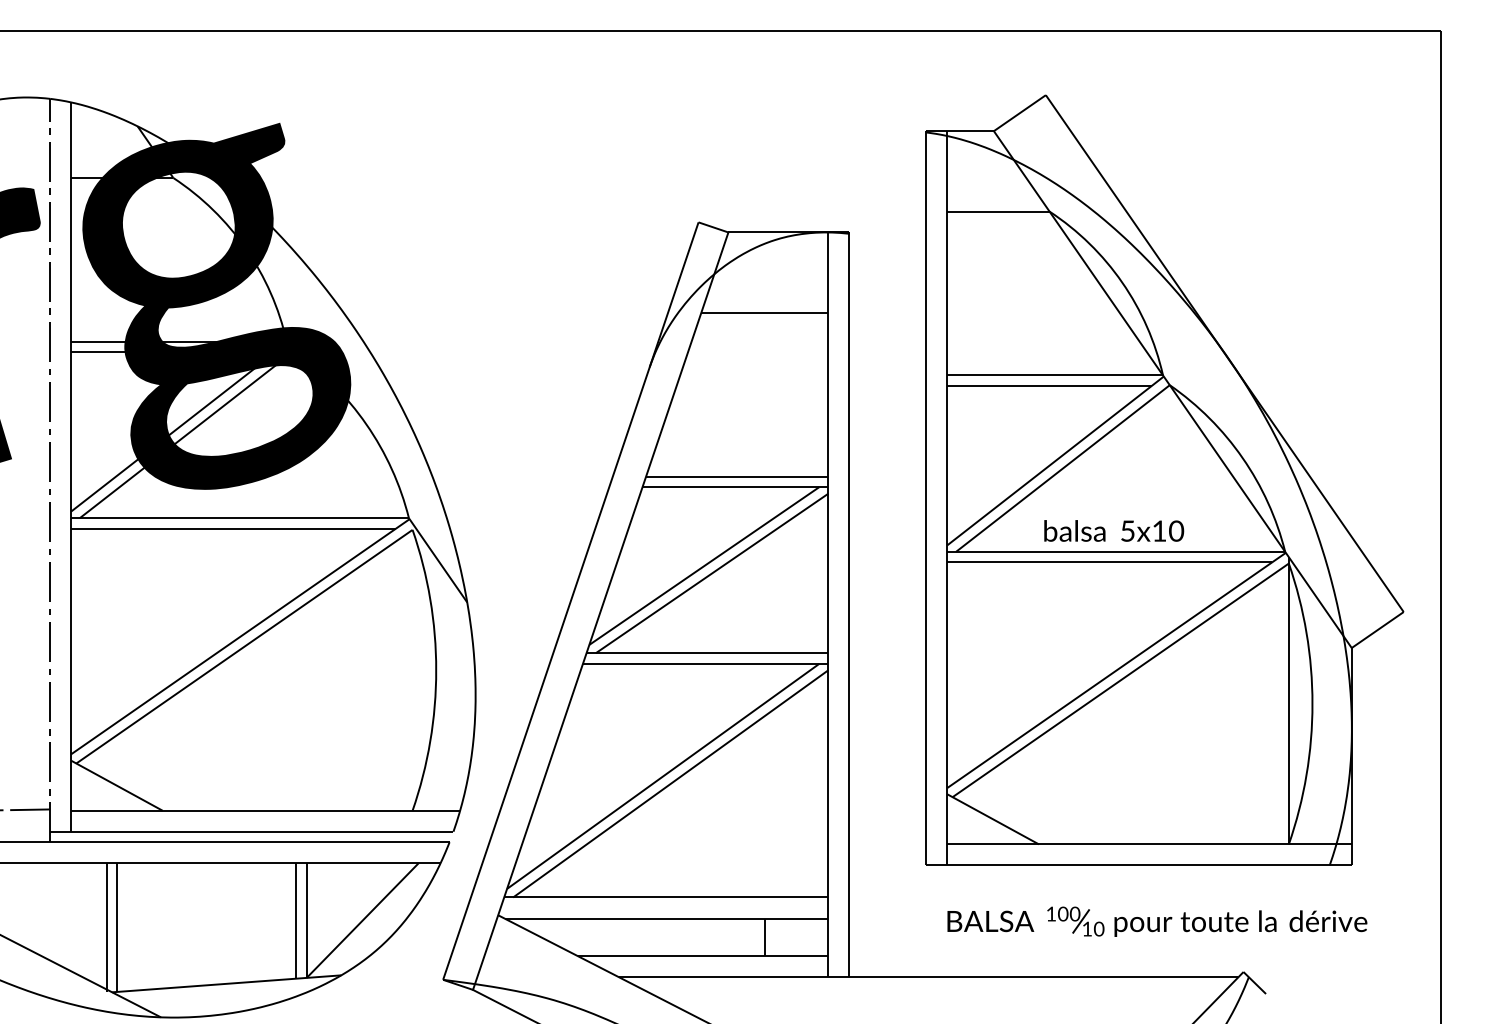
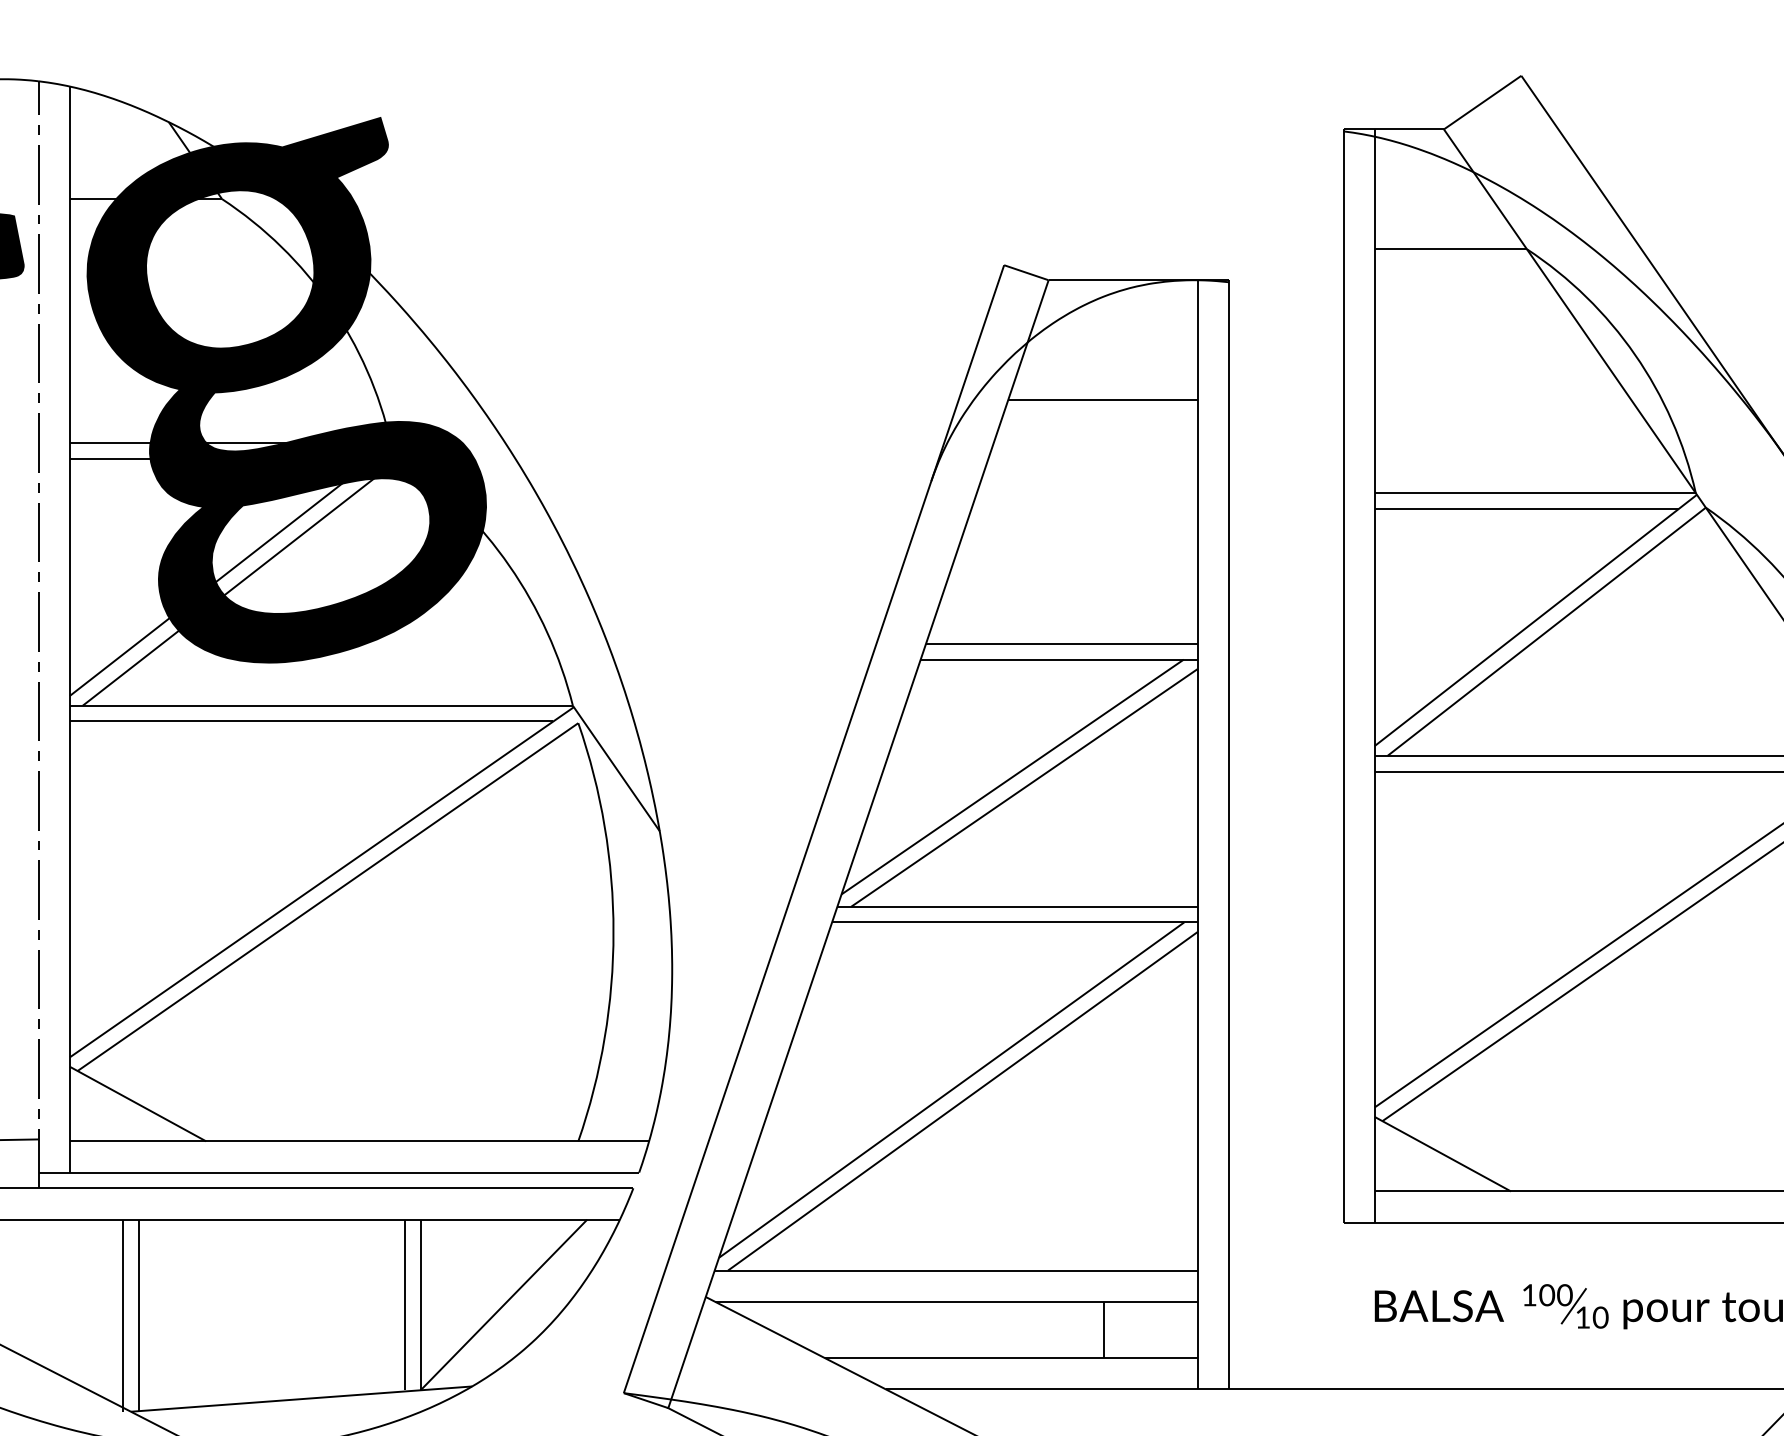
part: (1122, 530) -> (1635, 724), removed

